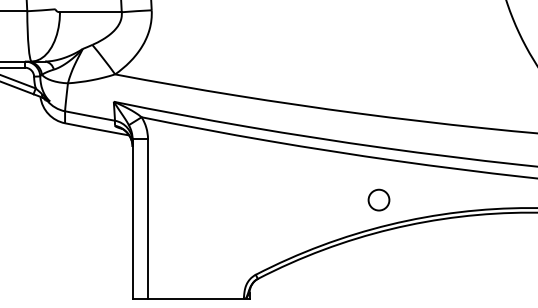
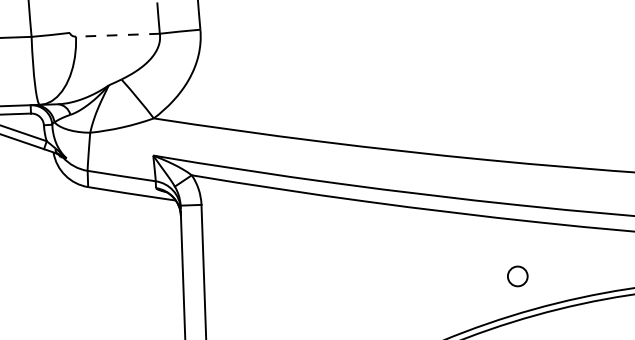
line: (90, 12) -> (117, 35), solid -> dashed
circle: (378, 199) -> (517, 275), size x0.7

